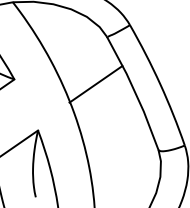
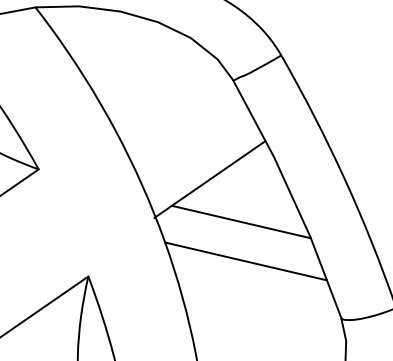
line: (110, 104) -> (240, 221), added
line: (112, 123) -> (244, 261), added

